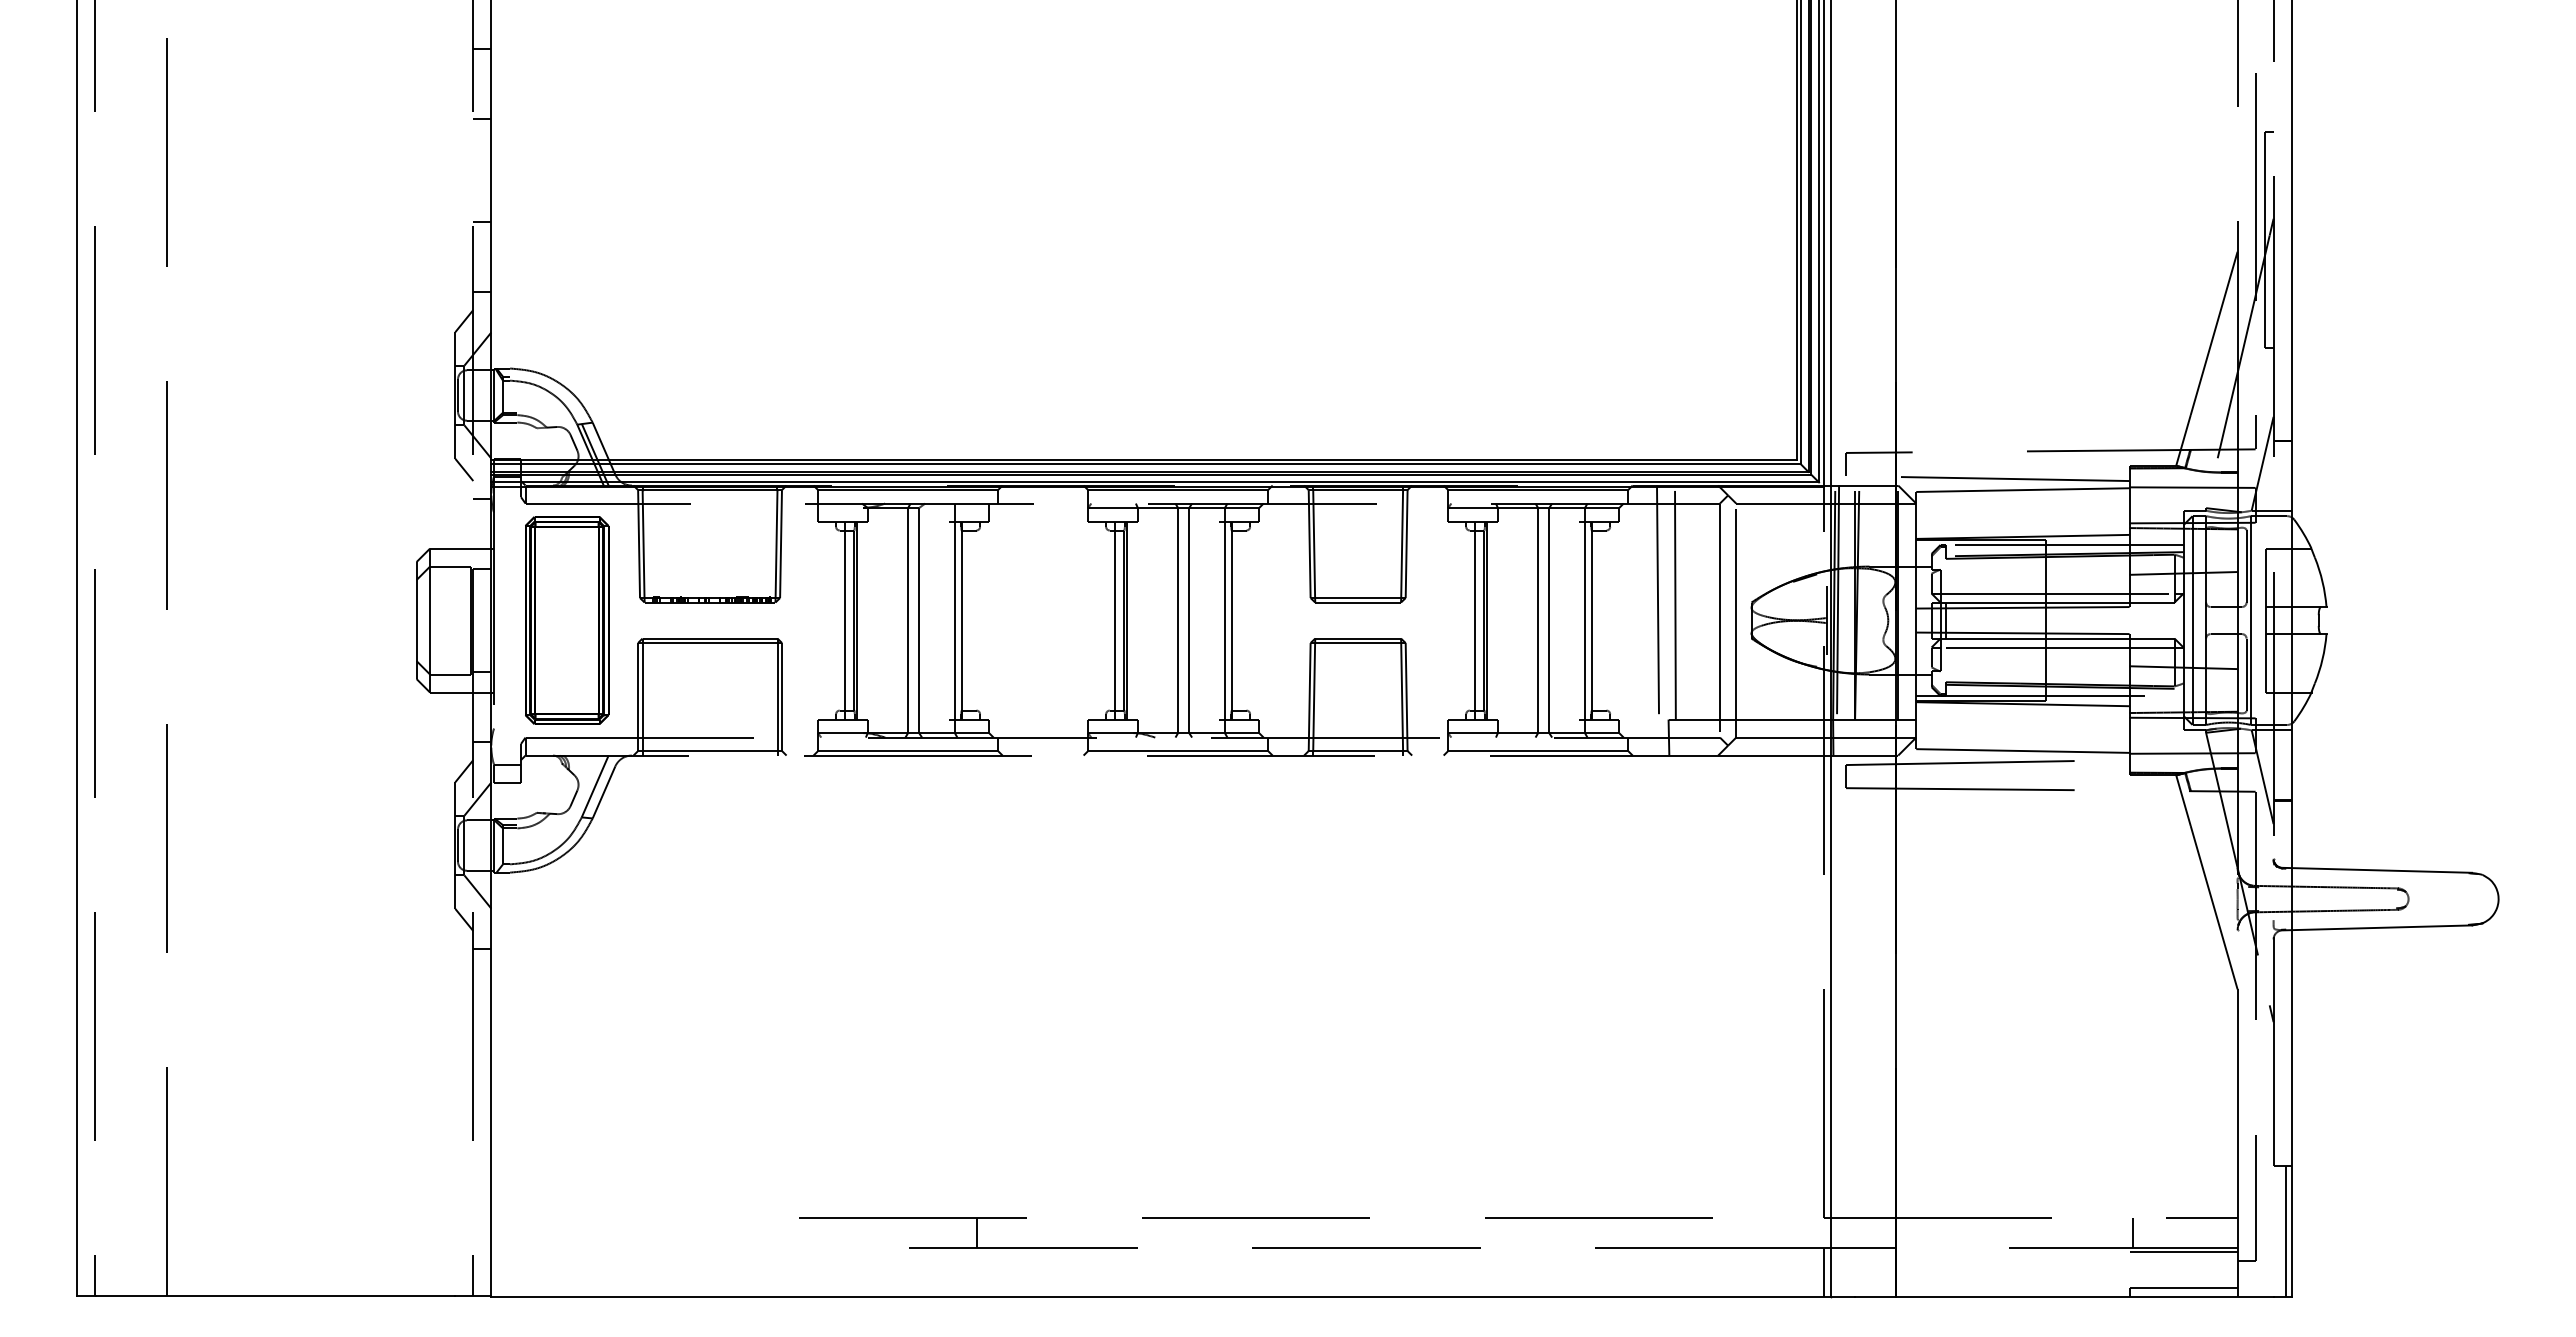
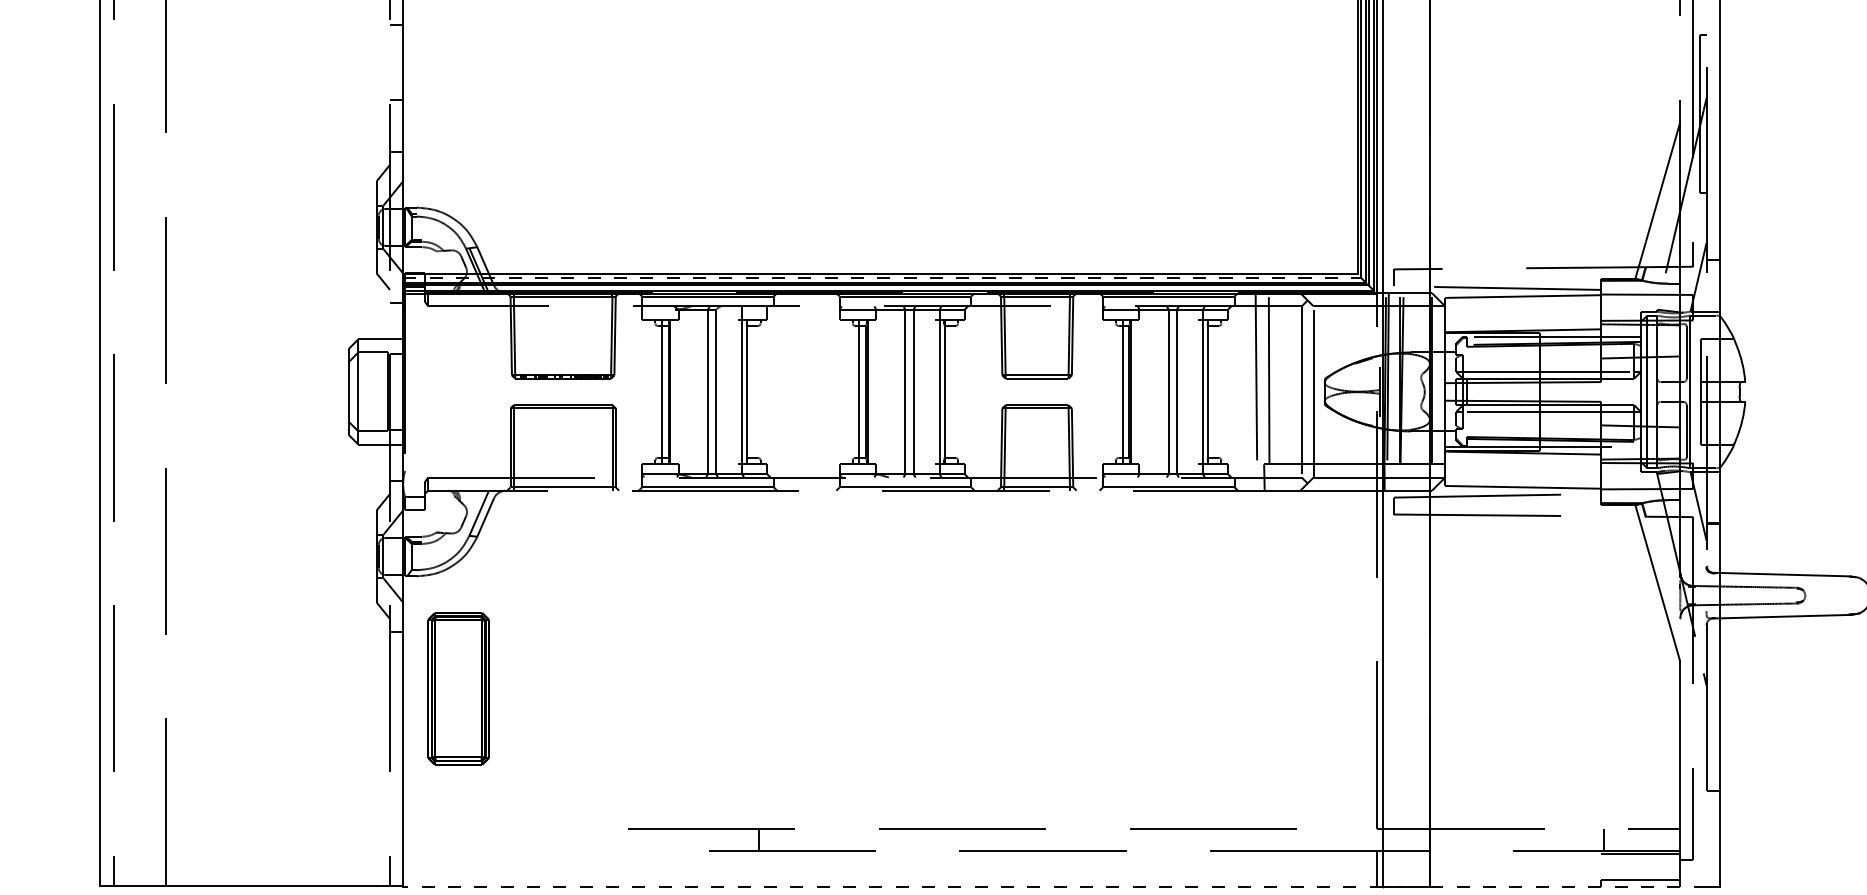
line: (1146, 464) -> (882, 277), solid -> dashed
part: (567, 620) -> (458, 688), moved
line: (2286, 1231) -> (1716, 838), removed
line: (1161, 1297) -> (893, 886), solid -> dashed
line: (2084, 1297) -> (1568, 886), solid -> dashed

